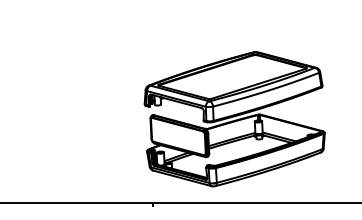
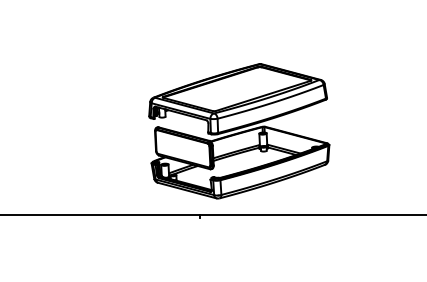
part: (234, 119) -> (239, 131), moved

